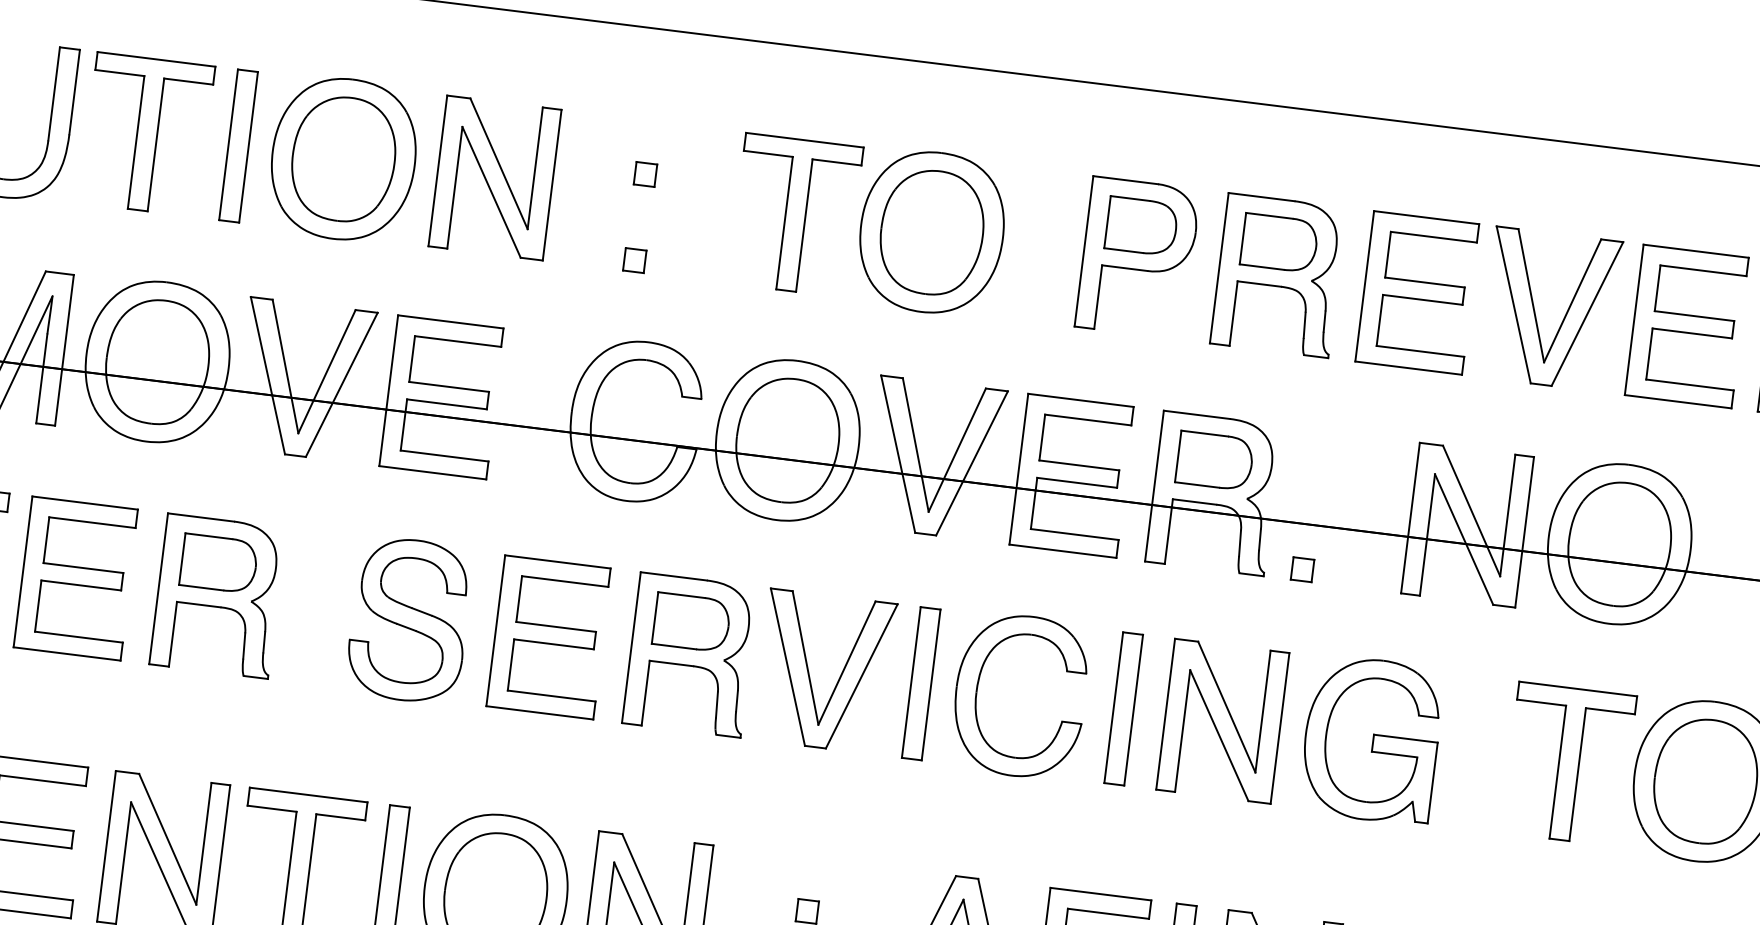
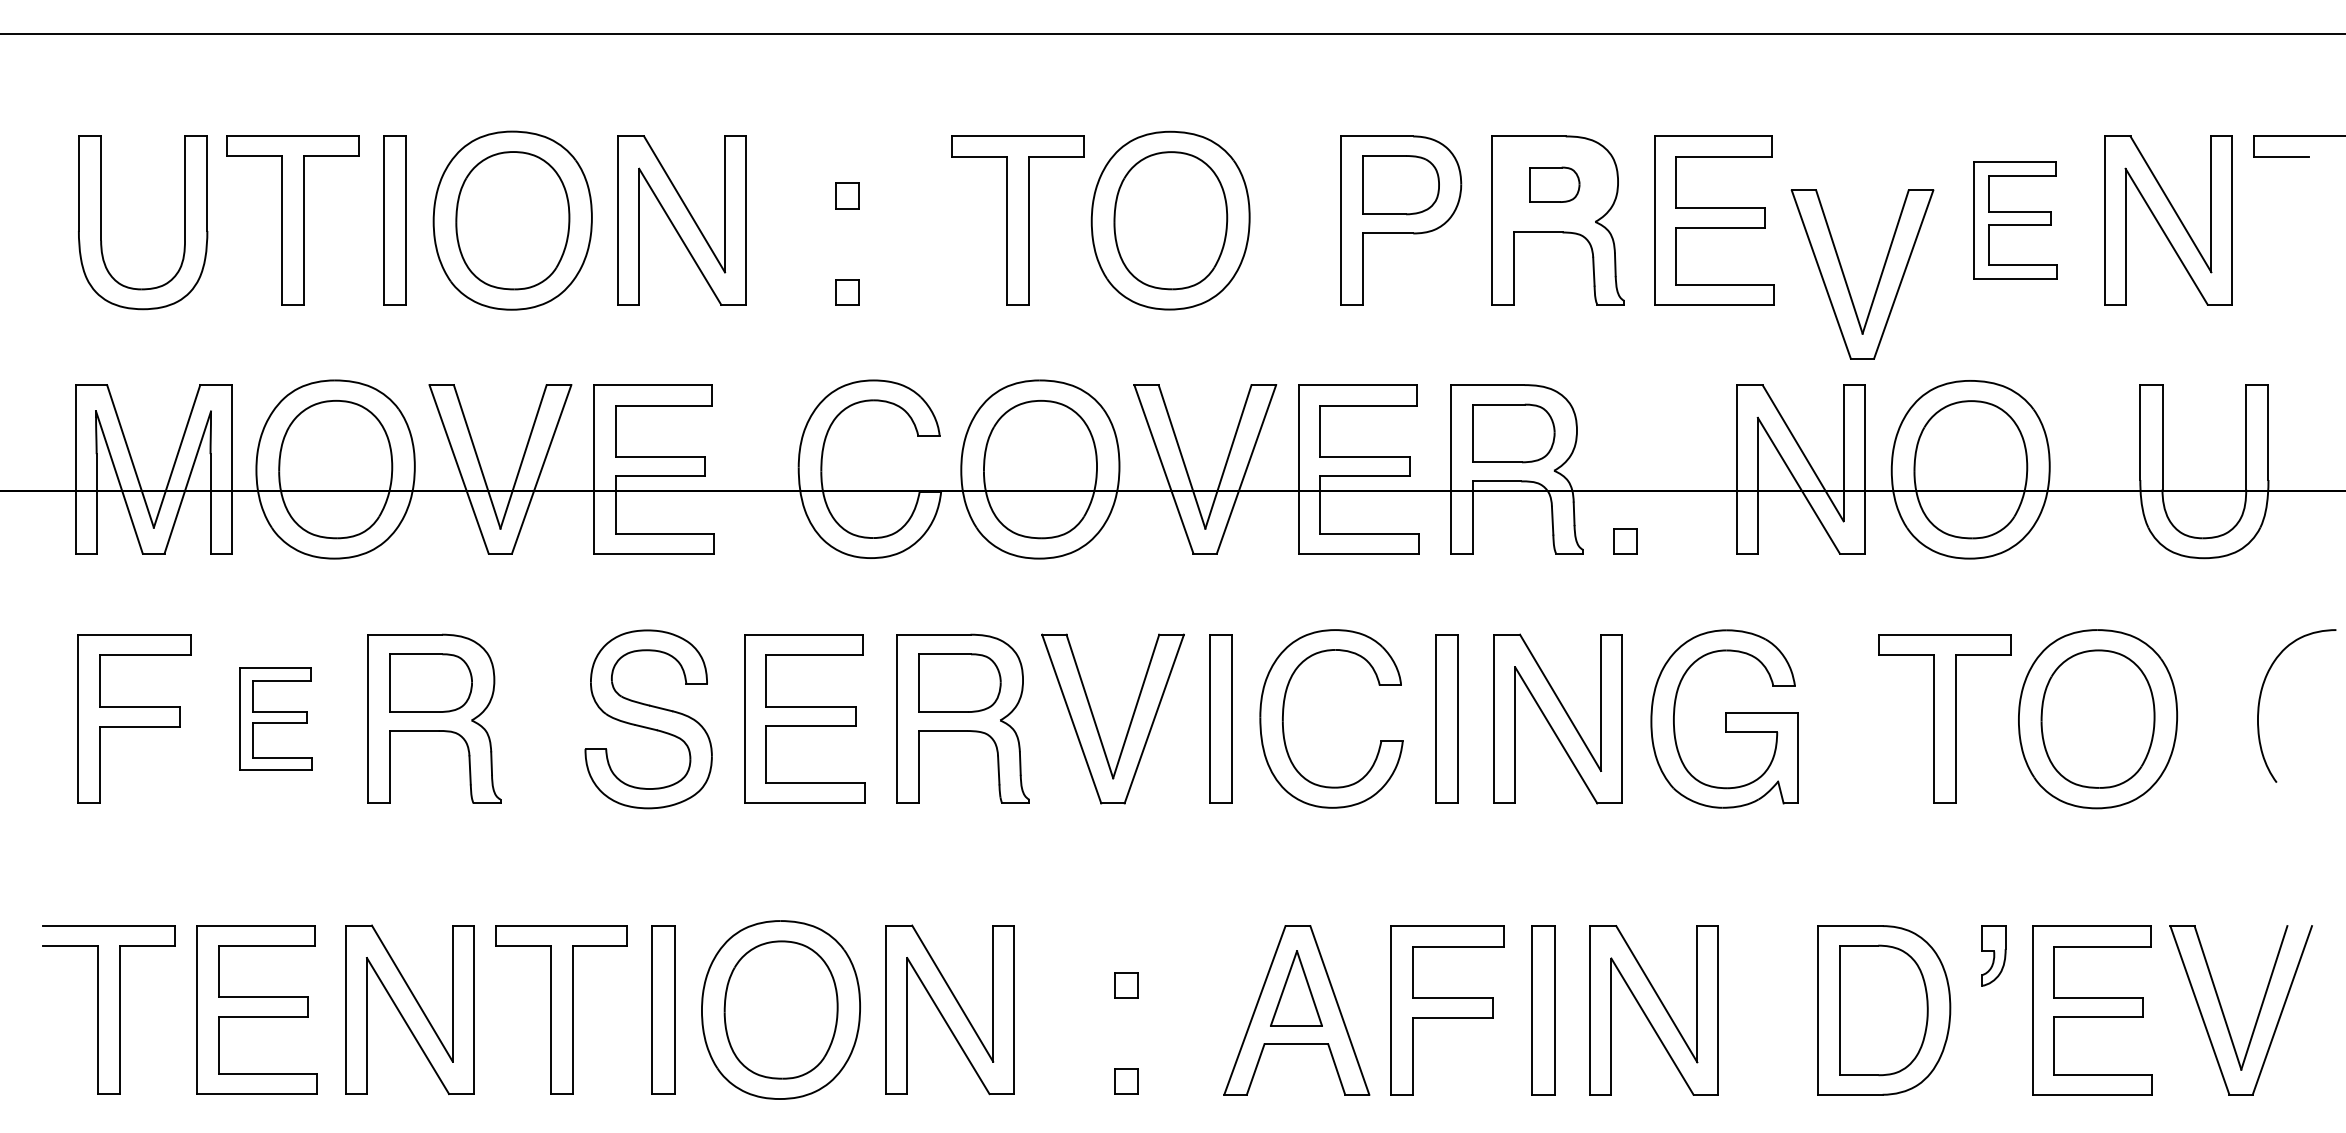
part: (1279, 242) -> (1554, 184), size x0.6
part: (1535, 313) -> (1846, 280), moved
part: (1687, 326) -> (2015, 220), size x0.7
part: (76, 577) -> (275, 718), size x0.6

